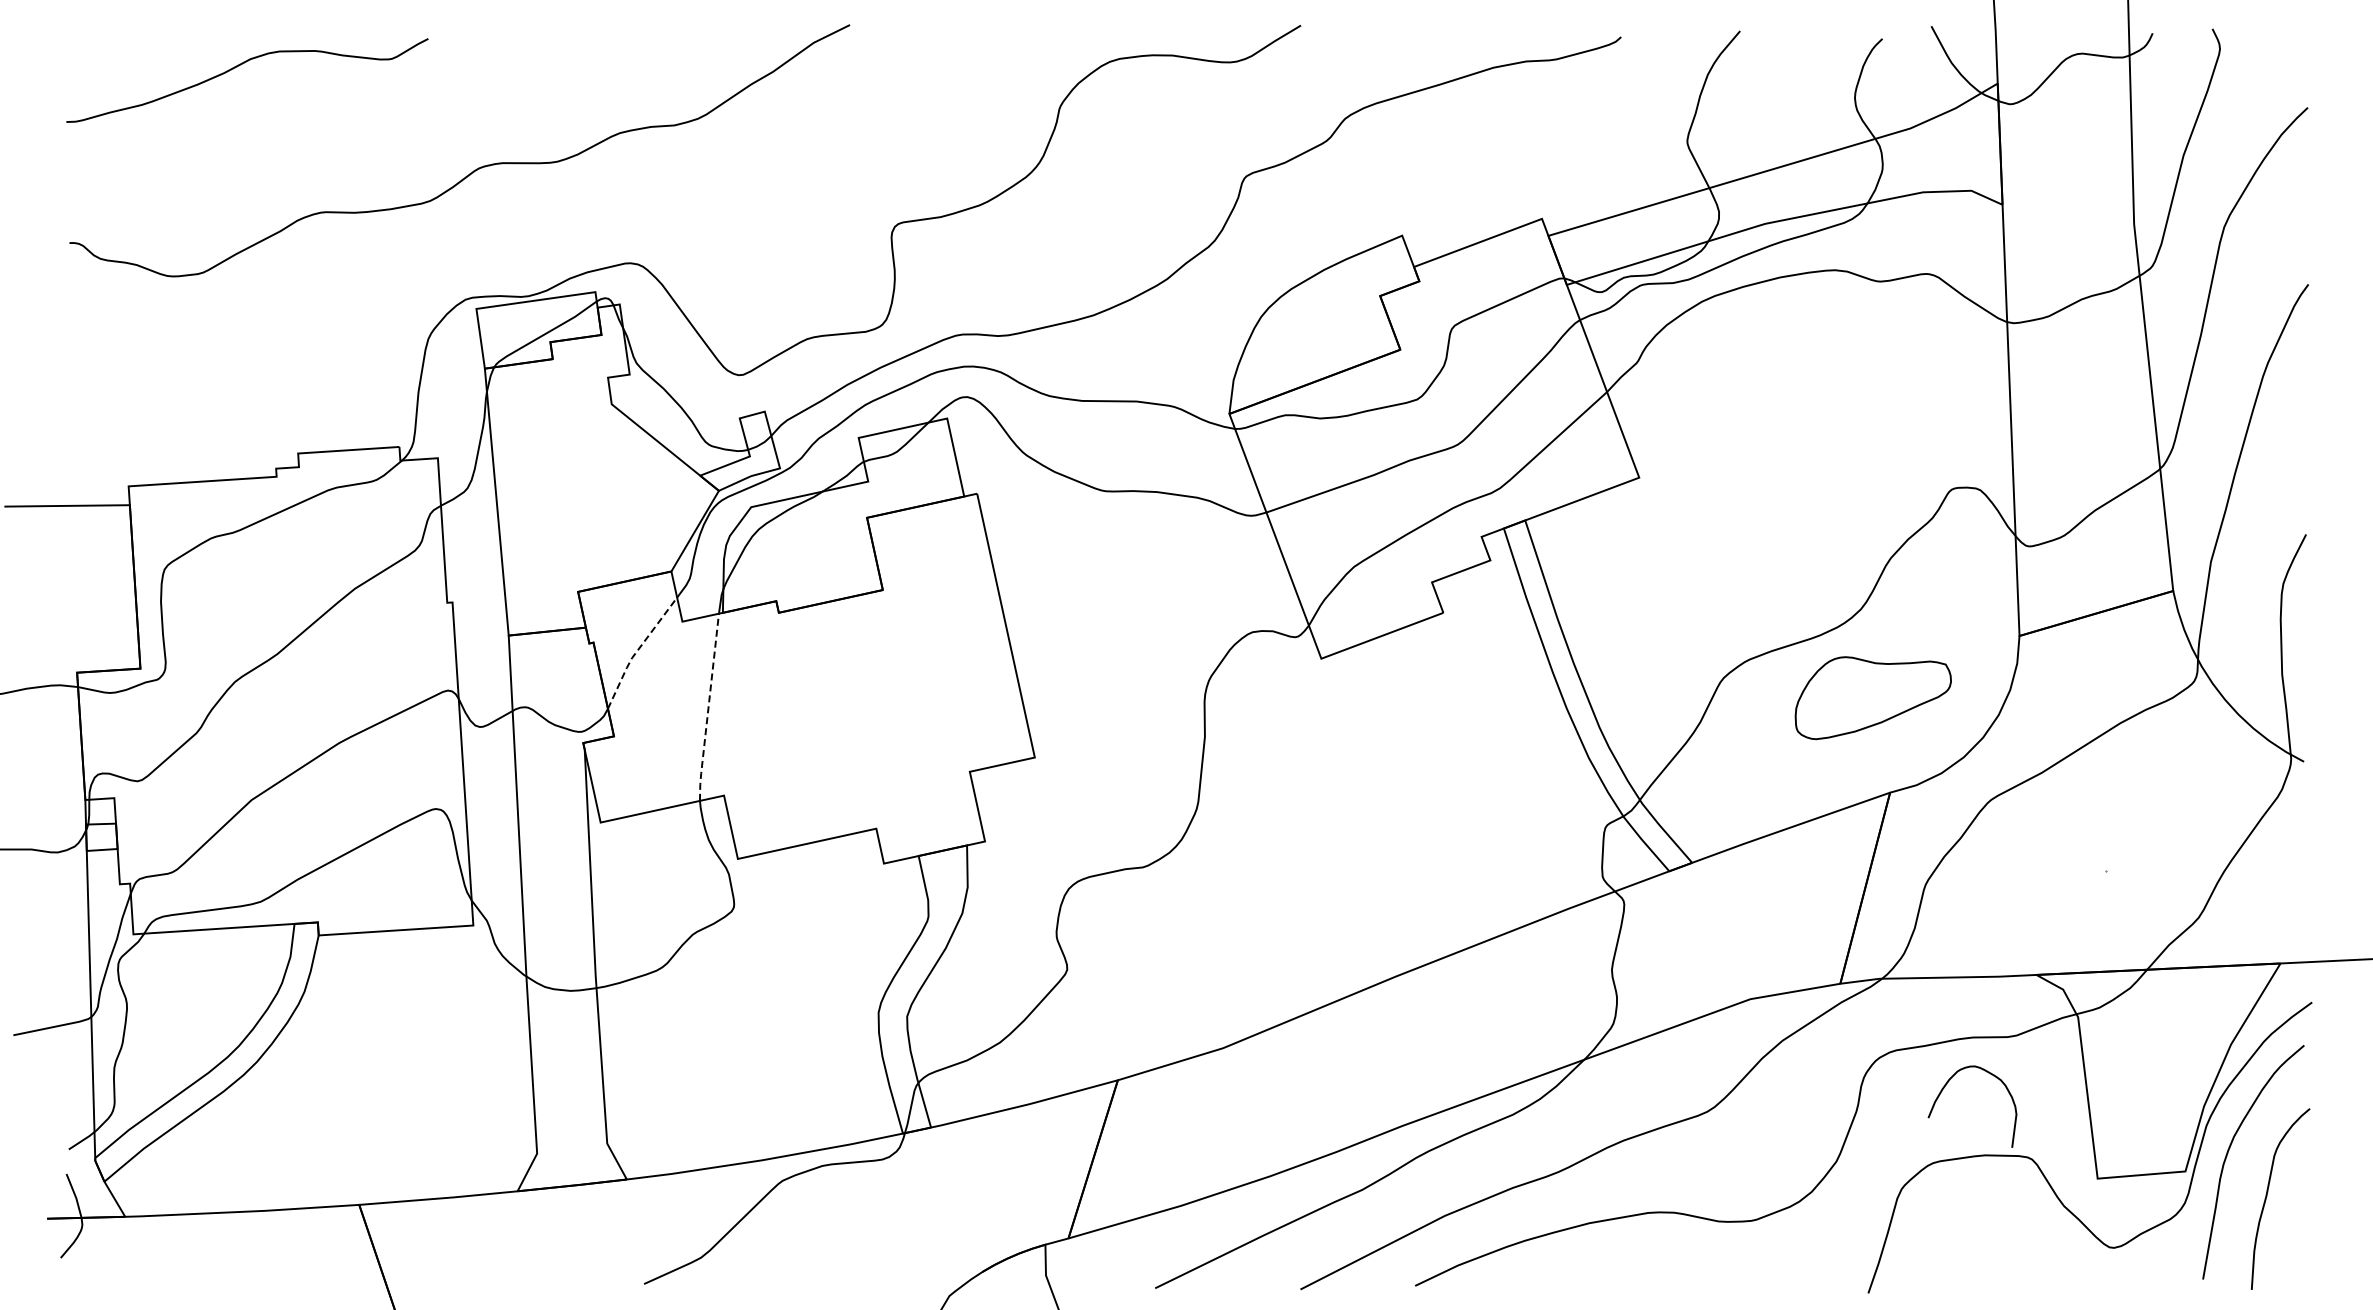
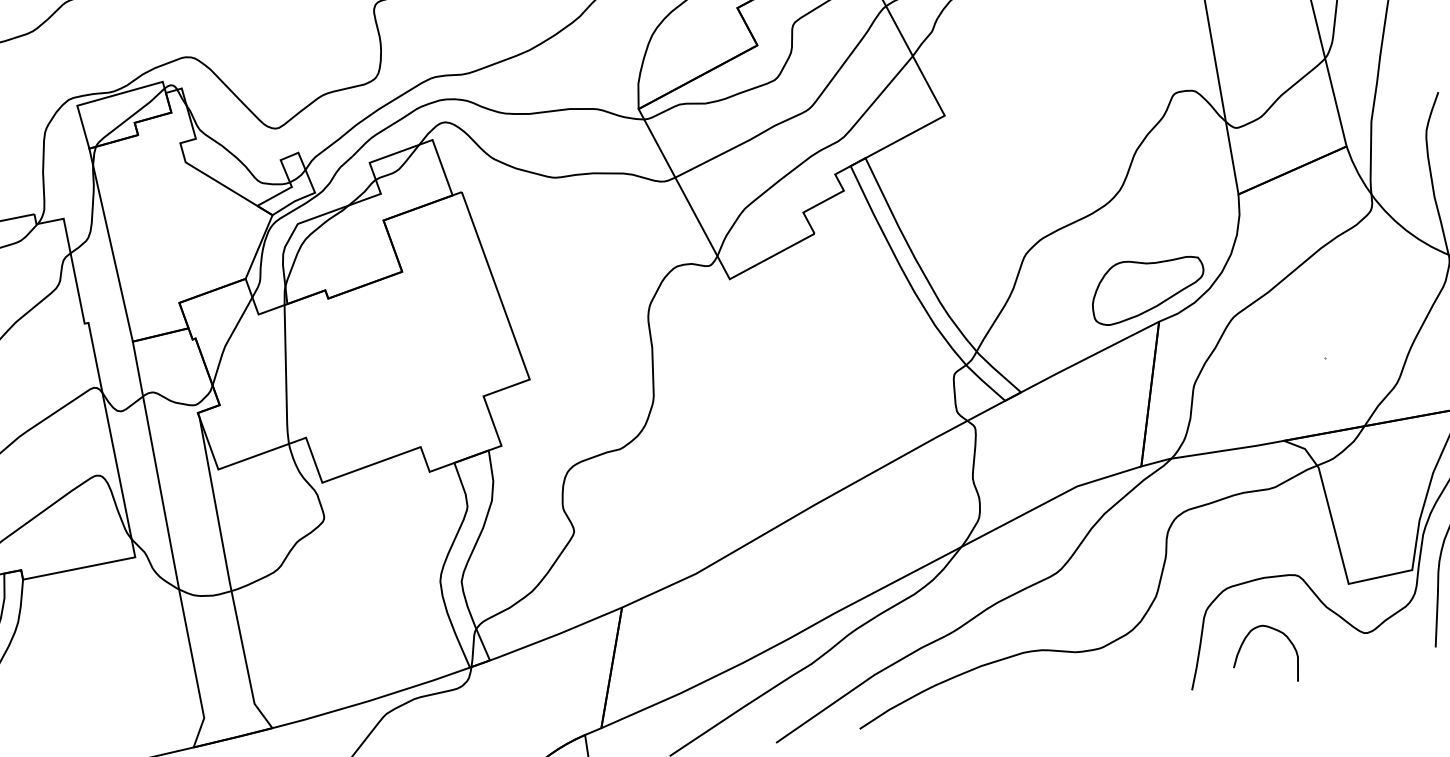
line: (636, 651) -> (227, 340), dashed -> solid
part: (1872, 698) -> (1147, 289), moved
line: (708, 708) -> (286, 375), dashed -> solid
curve: (1944, 1088) -> (1242, 644), moved

